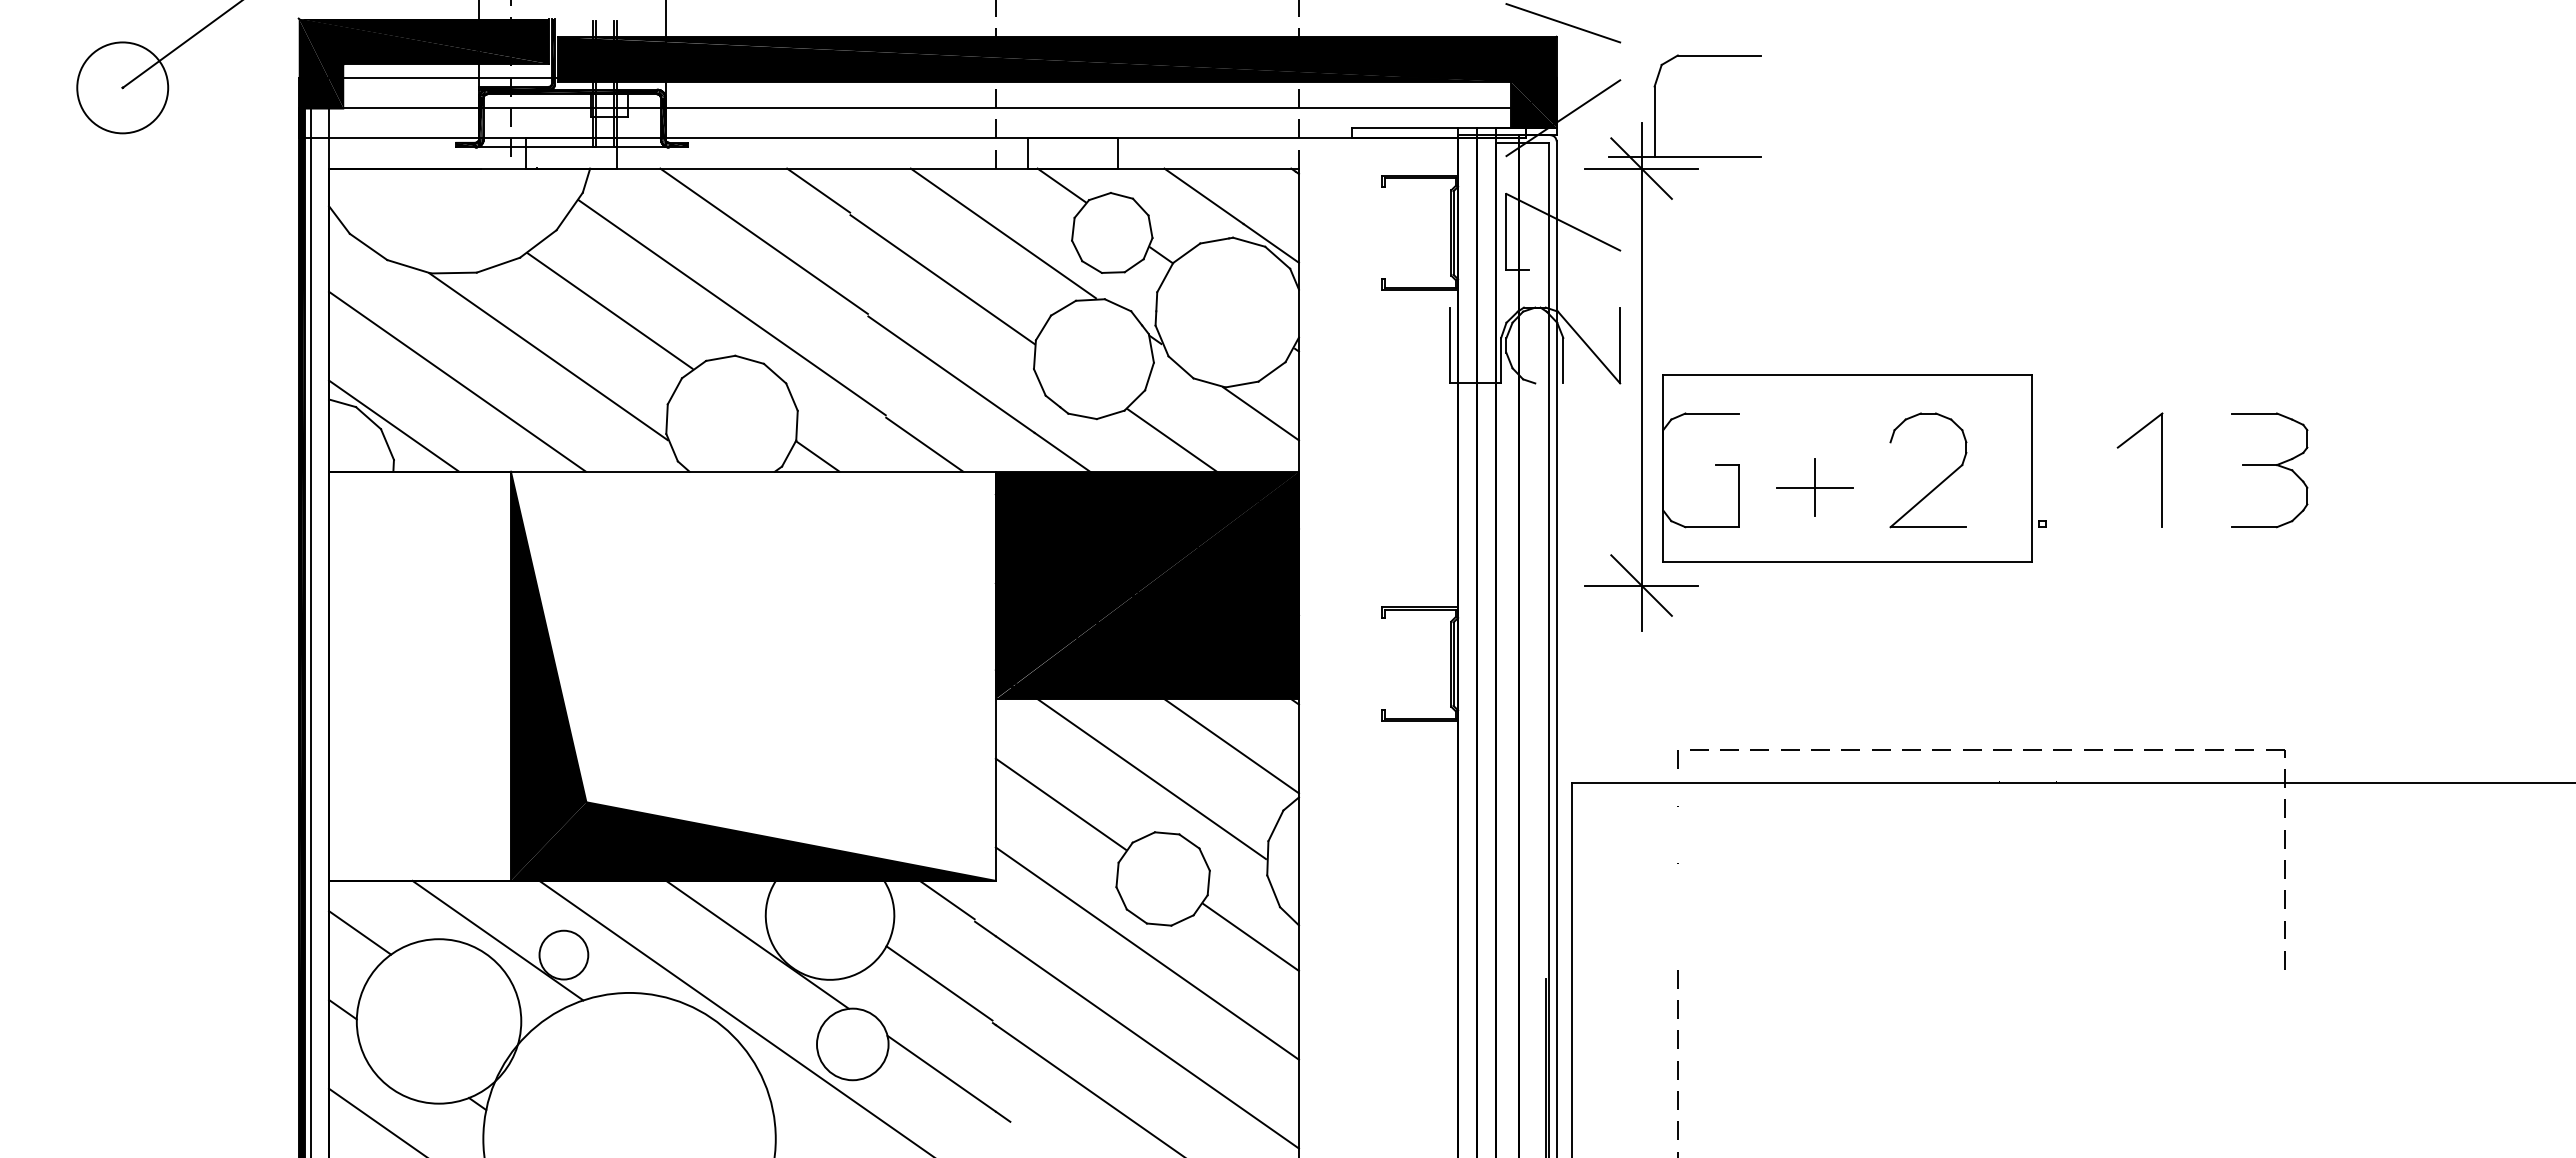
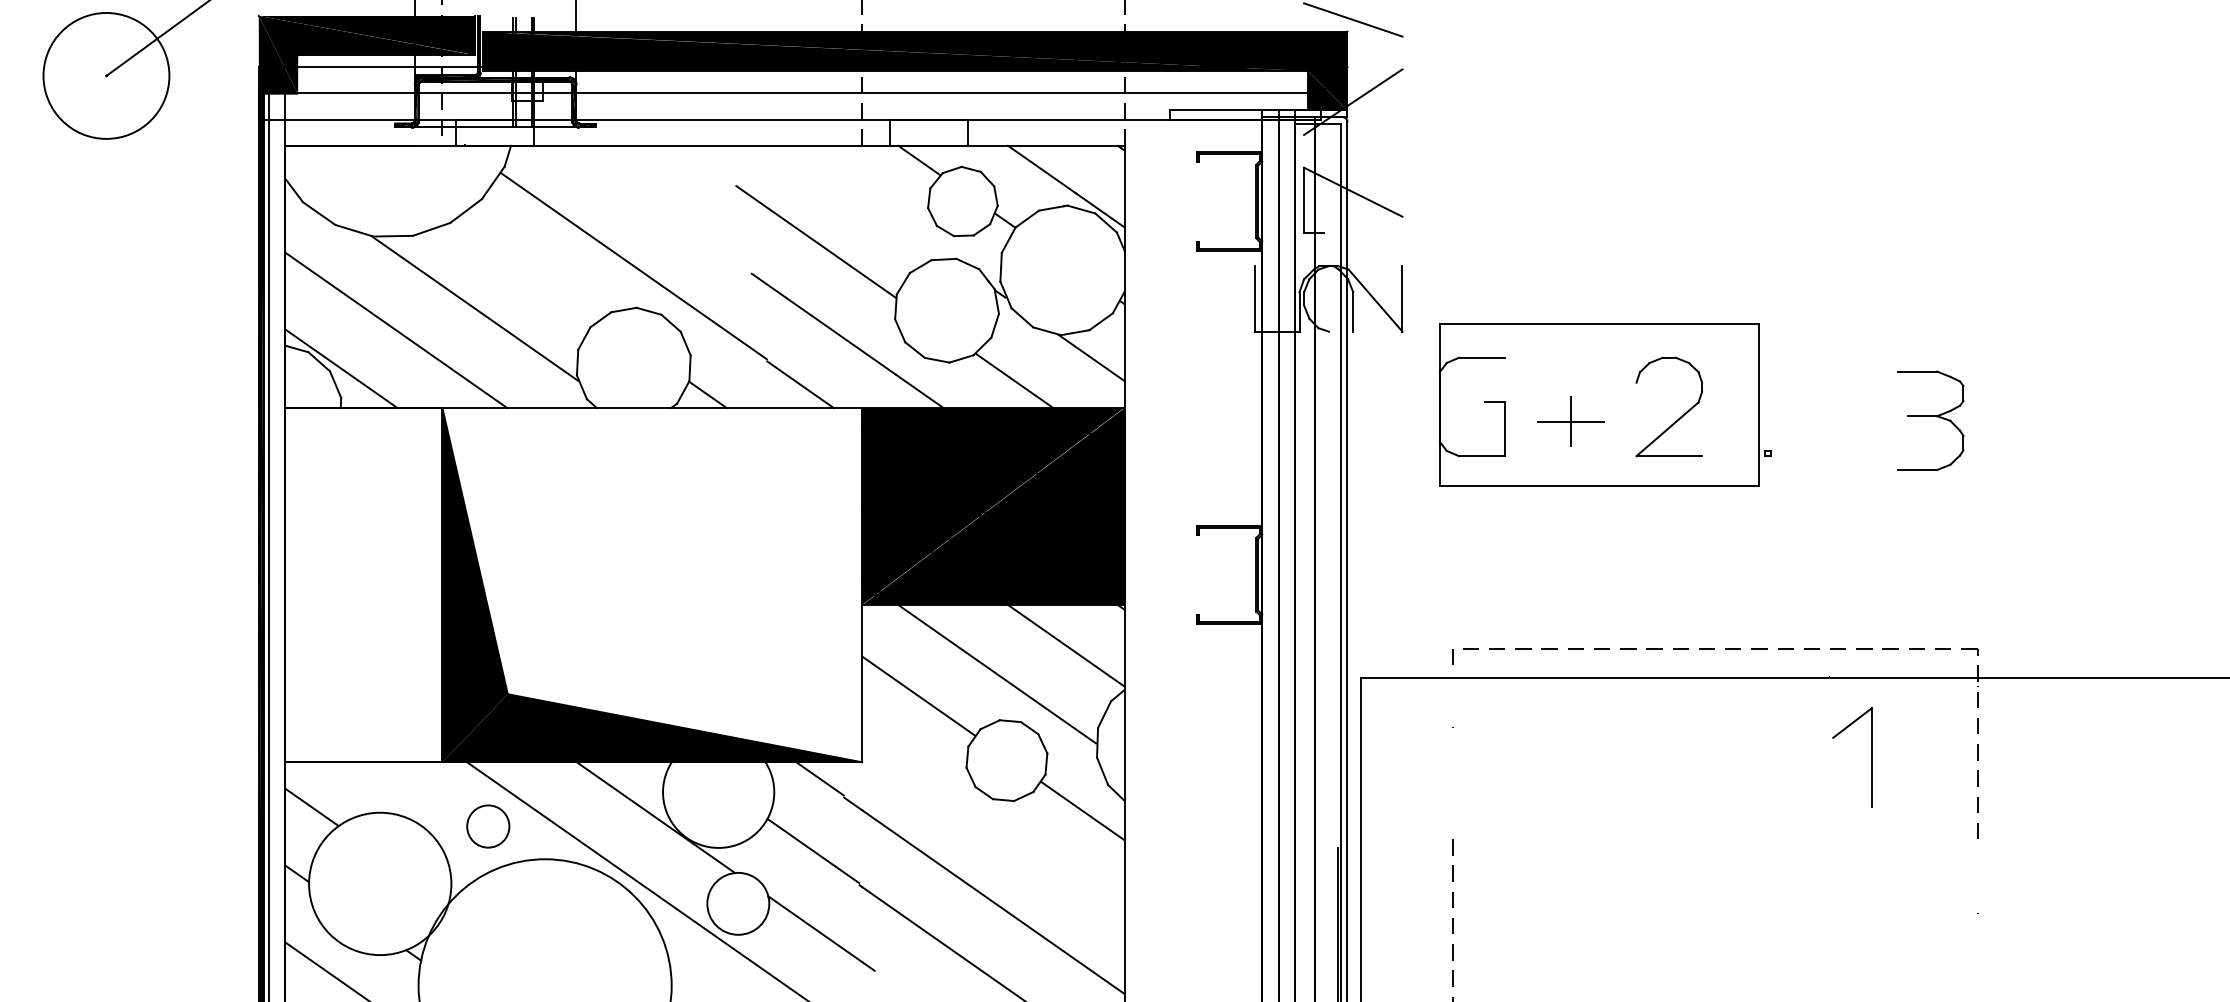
circle: (122, 87) -> (106, 75), size x1.6
line: (818, 190) -> (708, 164), removed
line: (1002, 233) -> (867, 201), removed
line: (763, 240) -> (661, 208), removed
line: (609, 310) -> (527, 268), removed
part: (1642, 342) -> (1421, 296), removed
part: (2161, 469) -> (1871, 756), moved
part: (2269, 470) -> (1930, 420), moved
line: (497, 940) -> (430, 813), removed
line: (1146, 953) -> (992, 825), removed

